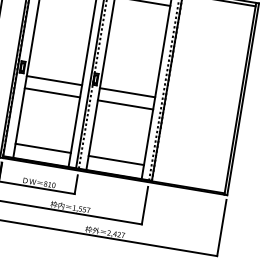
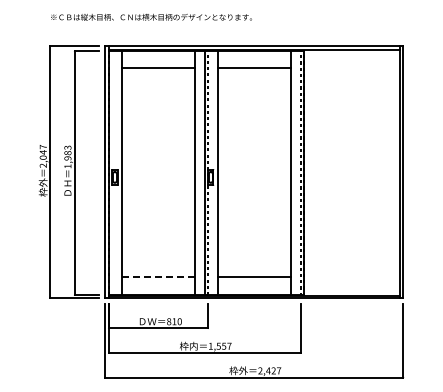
line: (54, 80) -> (158, 187), removed
line: (52, 92) -> (158, 203), removed
line: (127, 92) -> (254, 187), removed
line: (125, 104) -> (254, 203), removed
line: (43, 148) -> (158, 276), solid -> dashed

